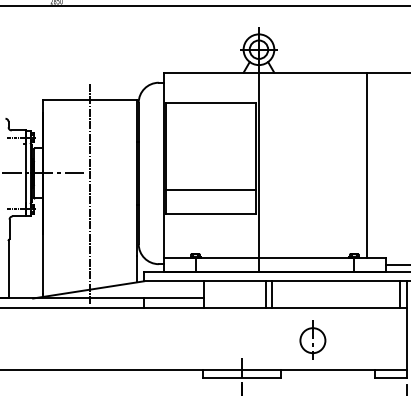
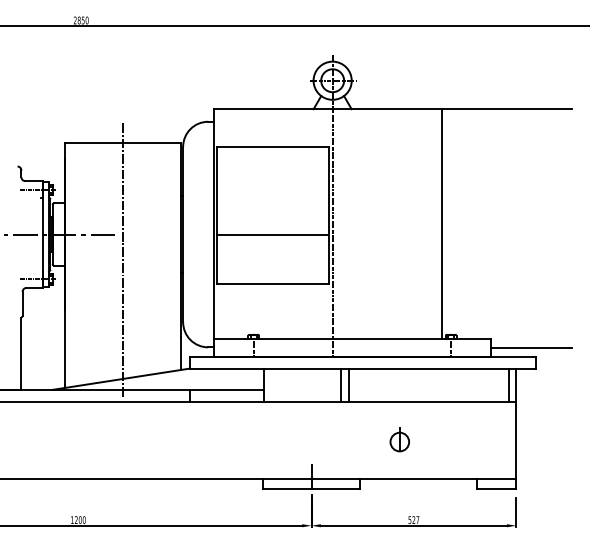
line: (366, 165) -> (441, 224), moved
line: (211, 190) -> (273, 235), moved
part: (312, 339) -> (399, 441), size x0.6

